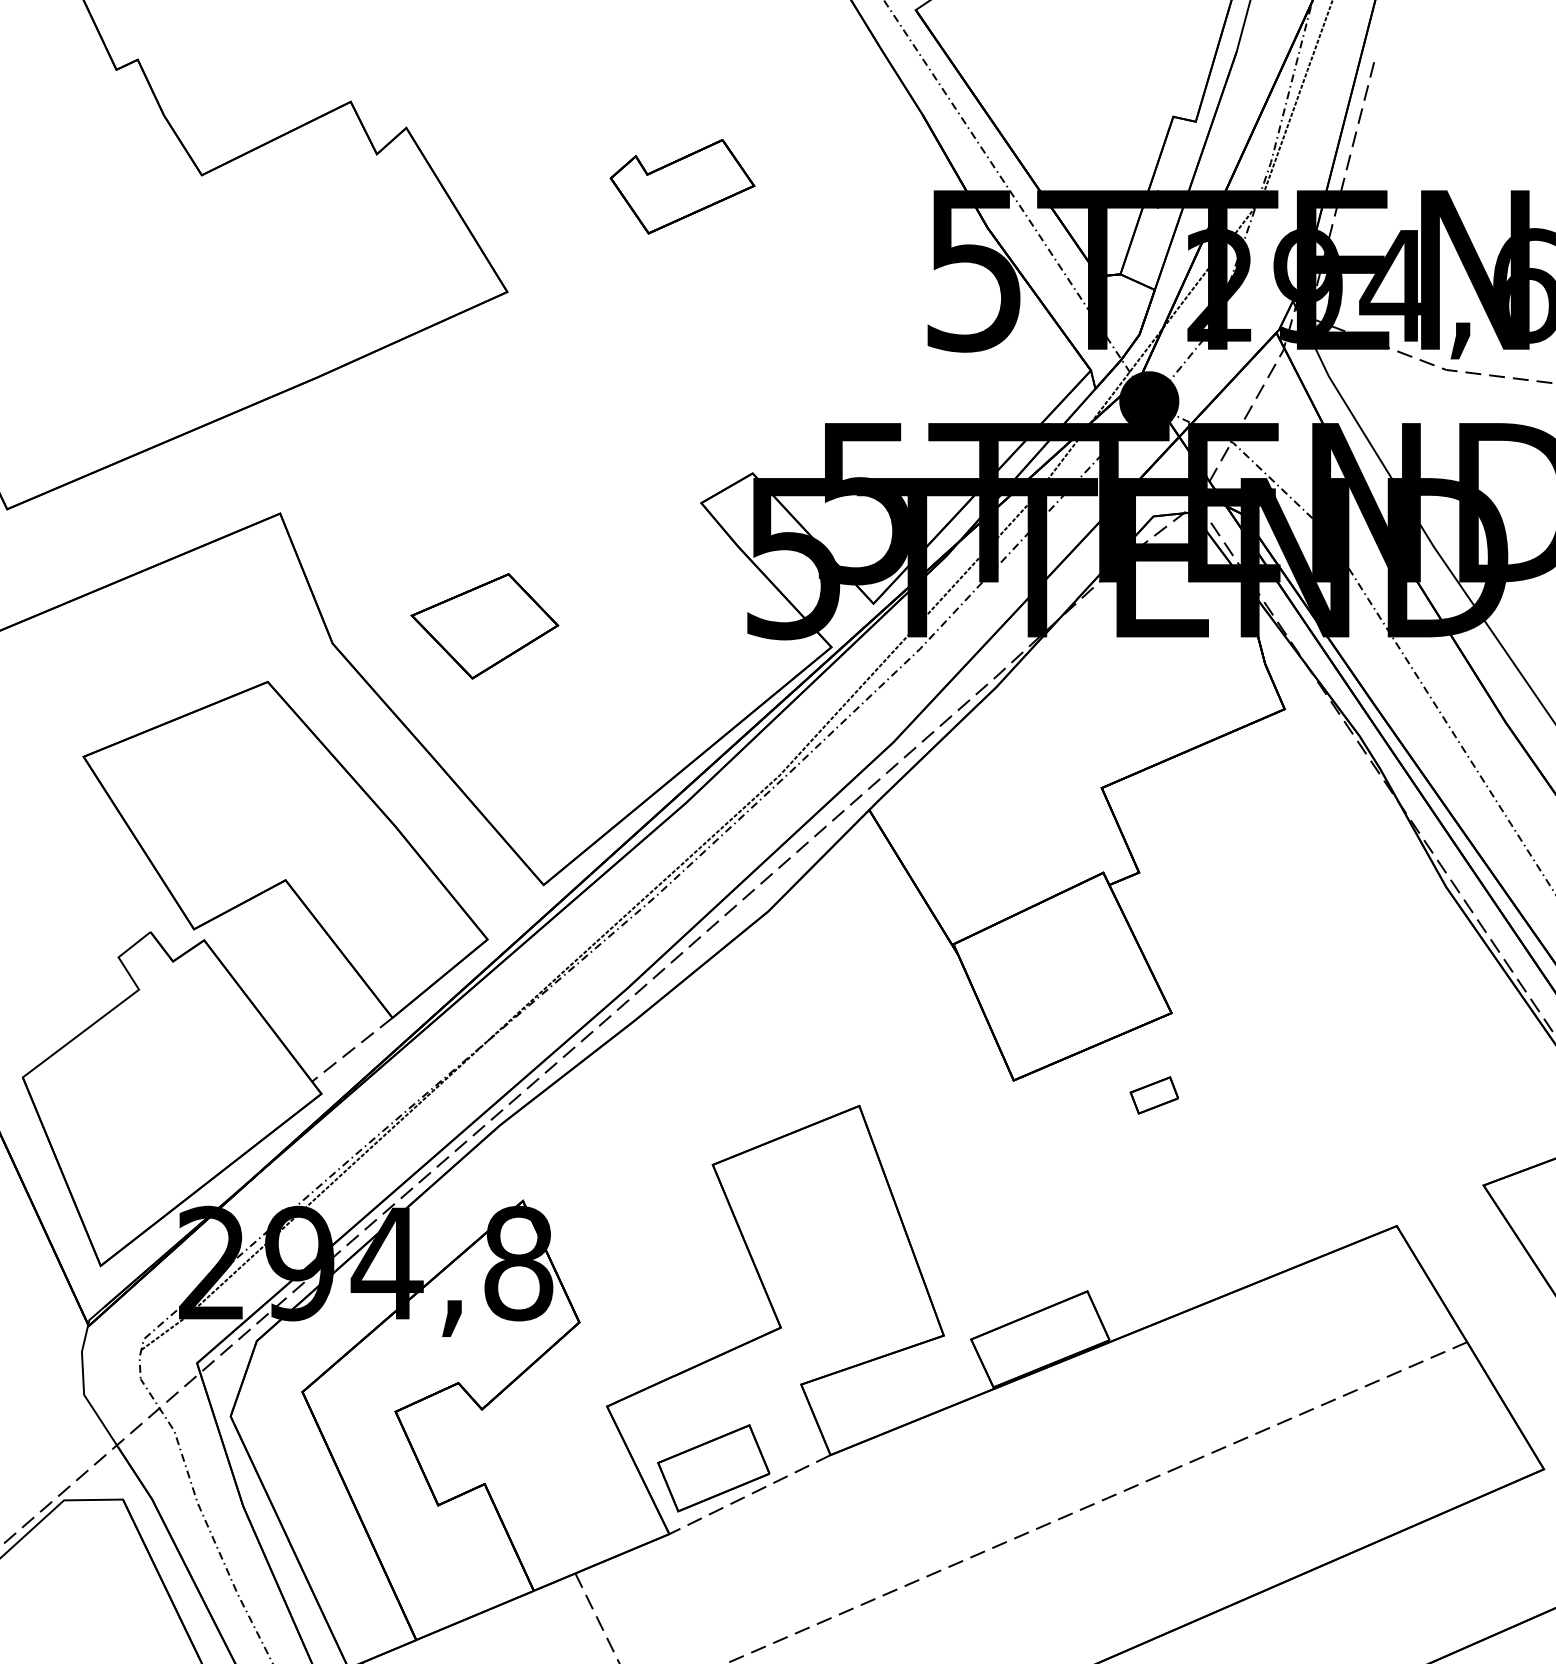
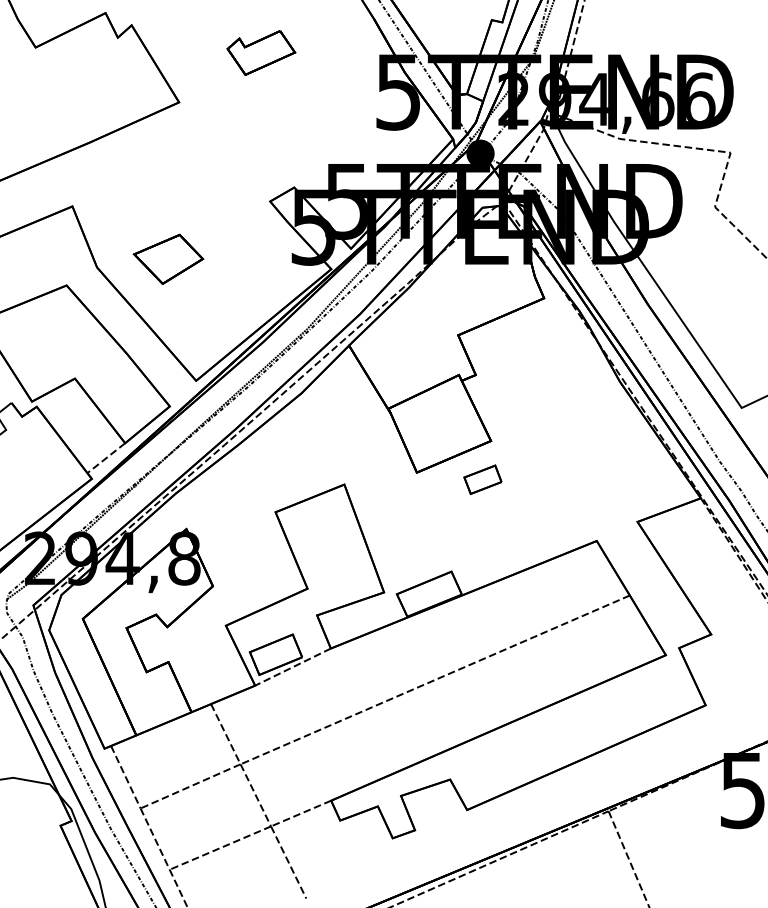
part: (1153, 1095) -> (482, 479), size x1.67

